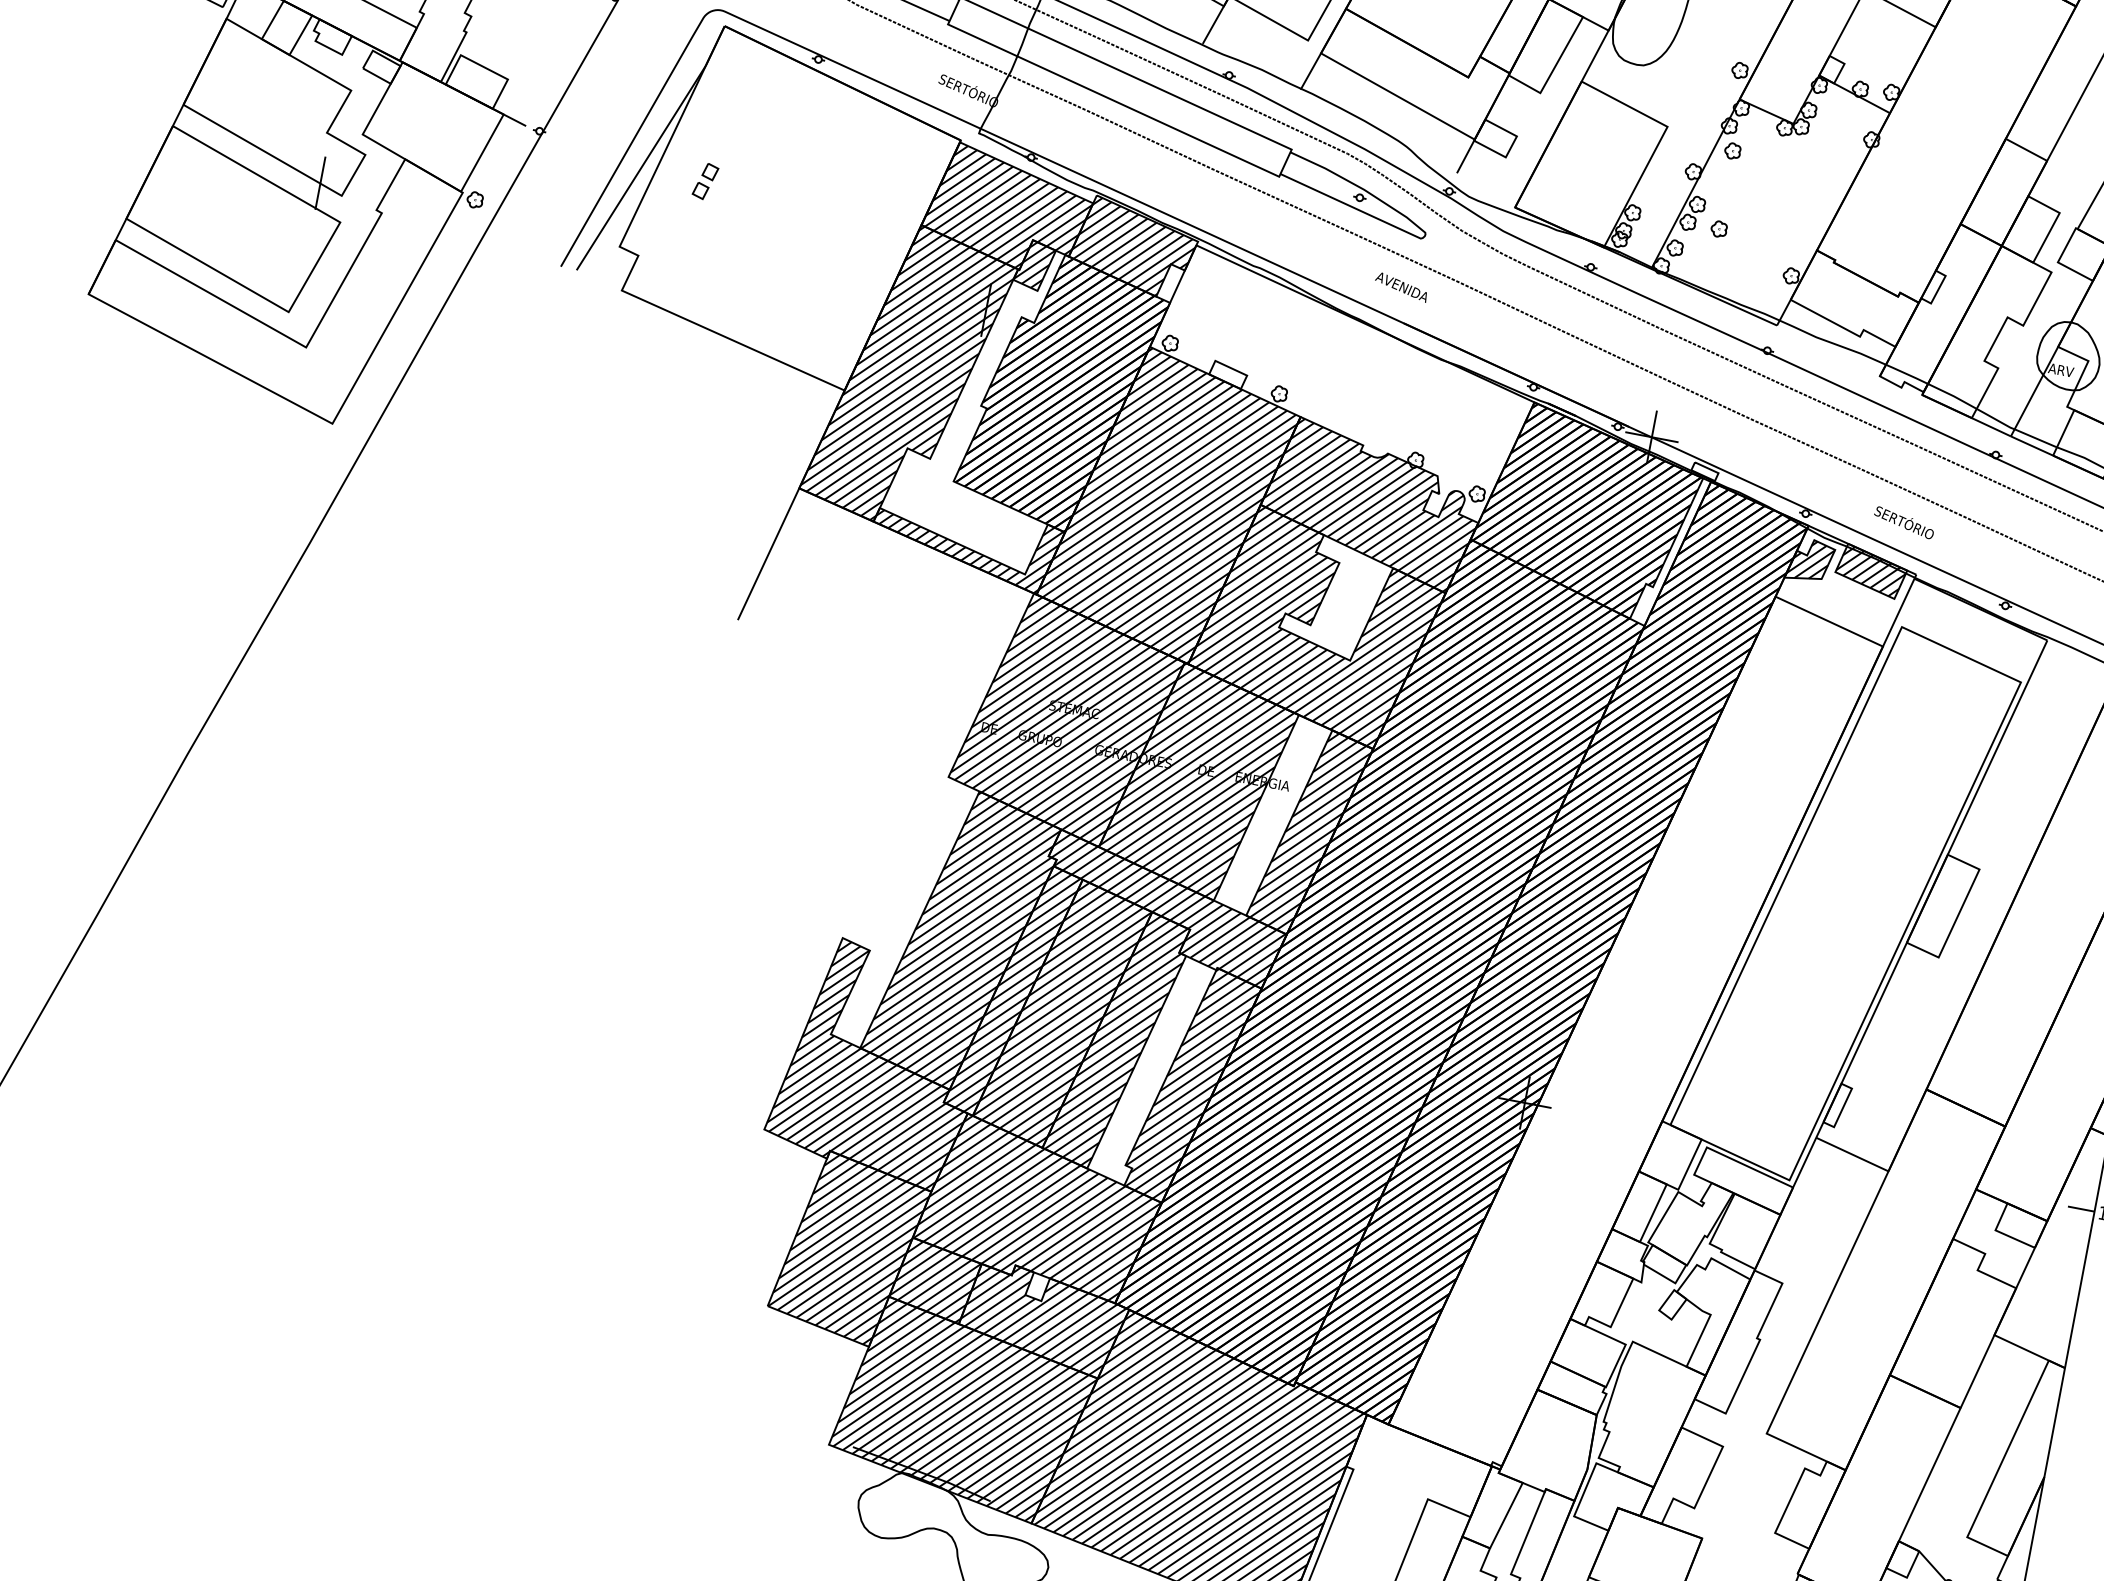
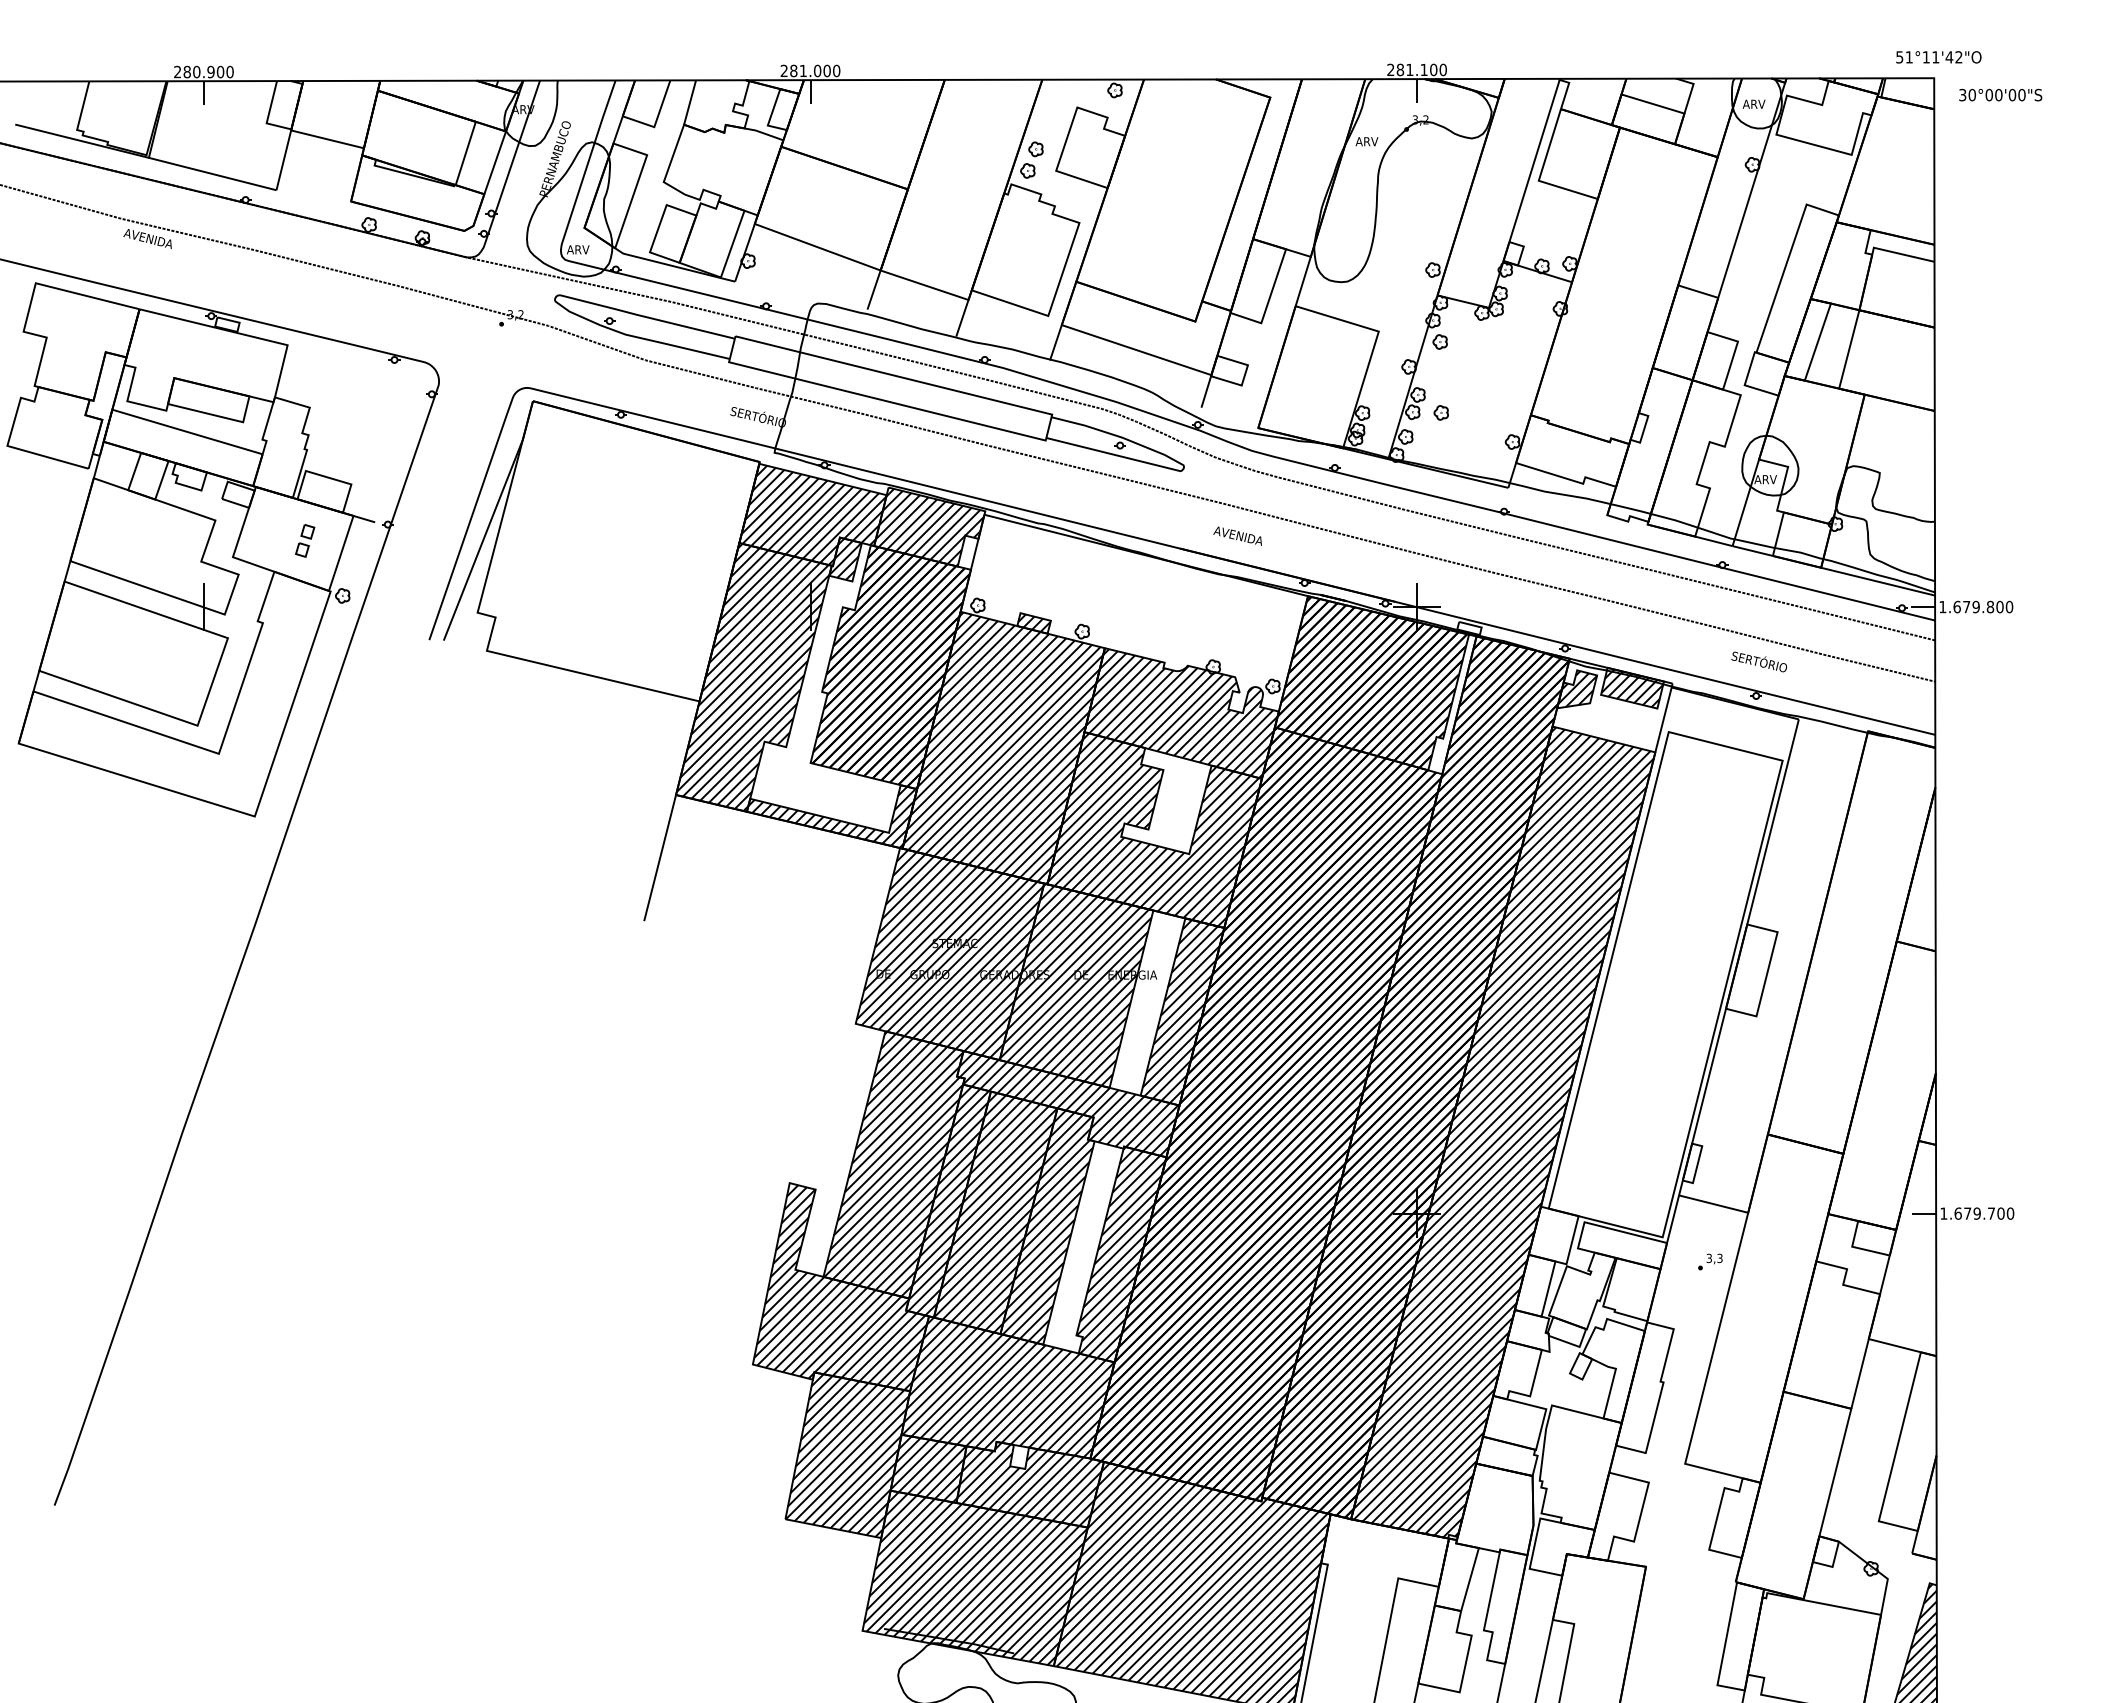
part: (705, 181) -> (305, 540), moved
text: (1401, 286) -> (1237, 535), moved
hatch: (1228, 374) -> (1034, 622), added
text: (1903, 522) -> (1758, 661), moved
hatch: (1636, 1031) -> (1503, 1132), added
part: (1836, 1216) -> (1710, 1261), added

